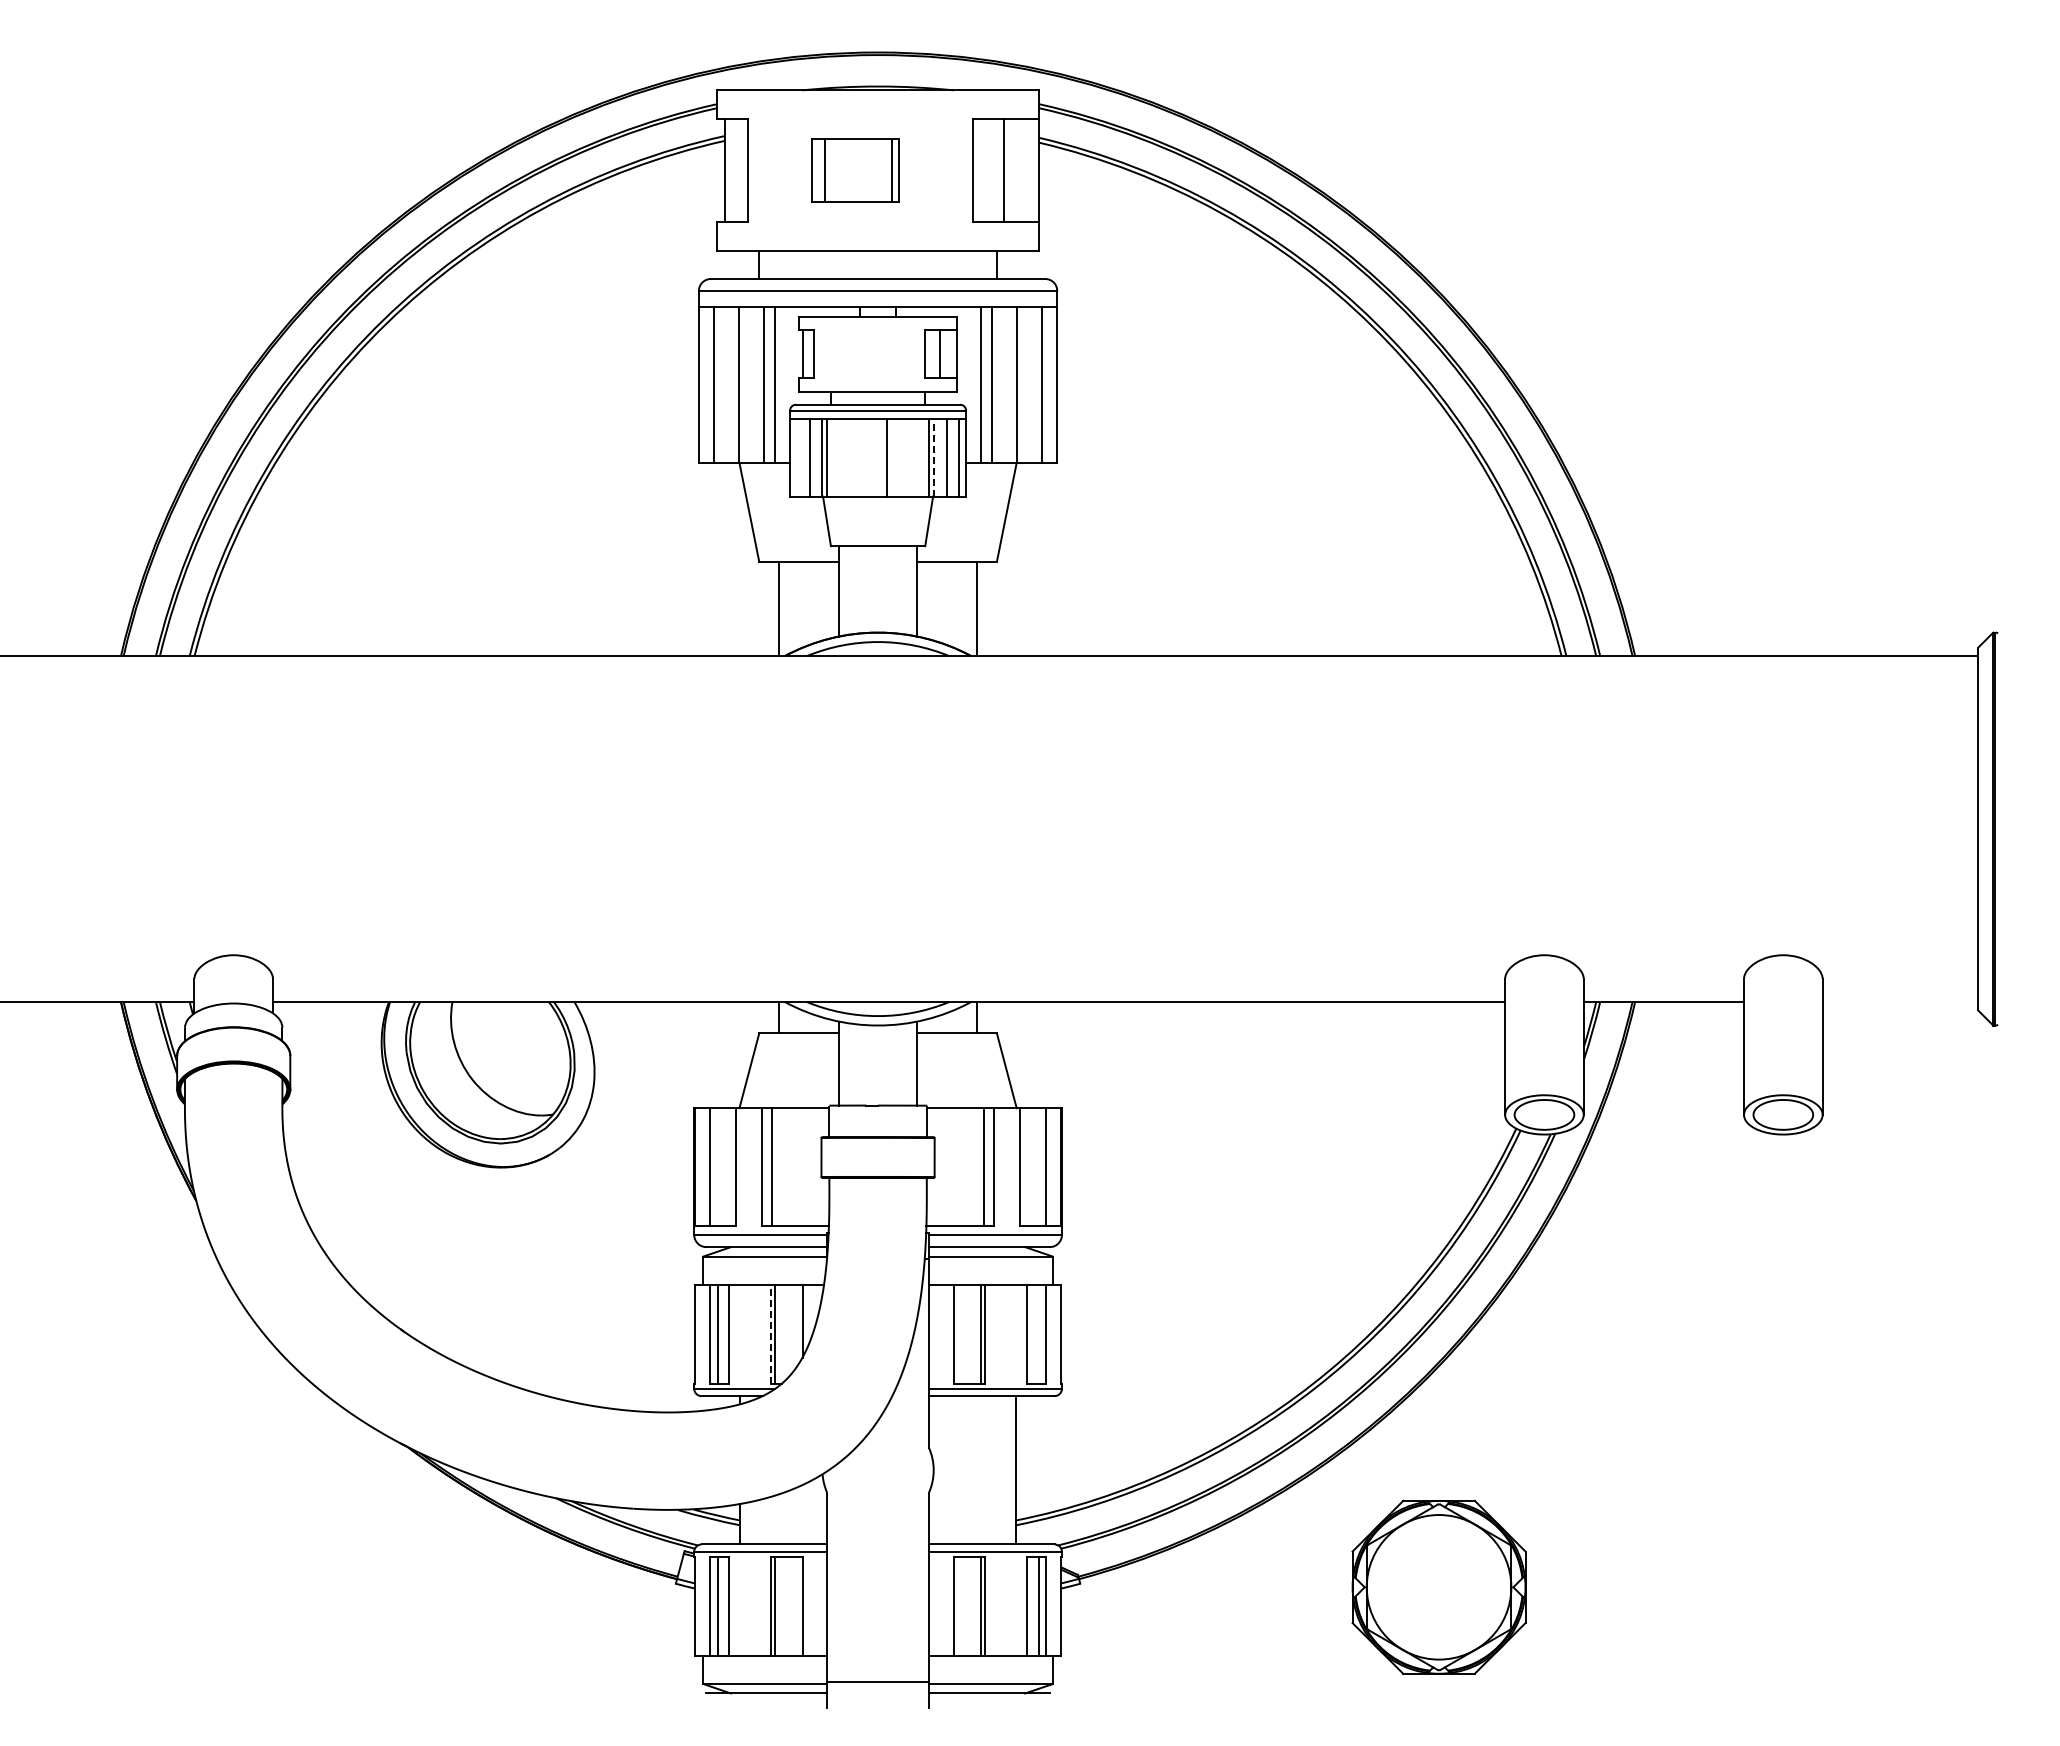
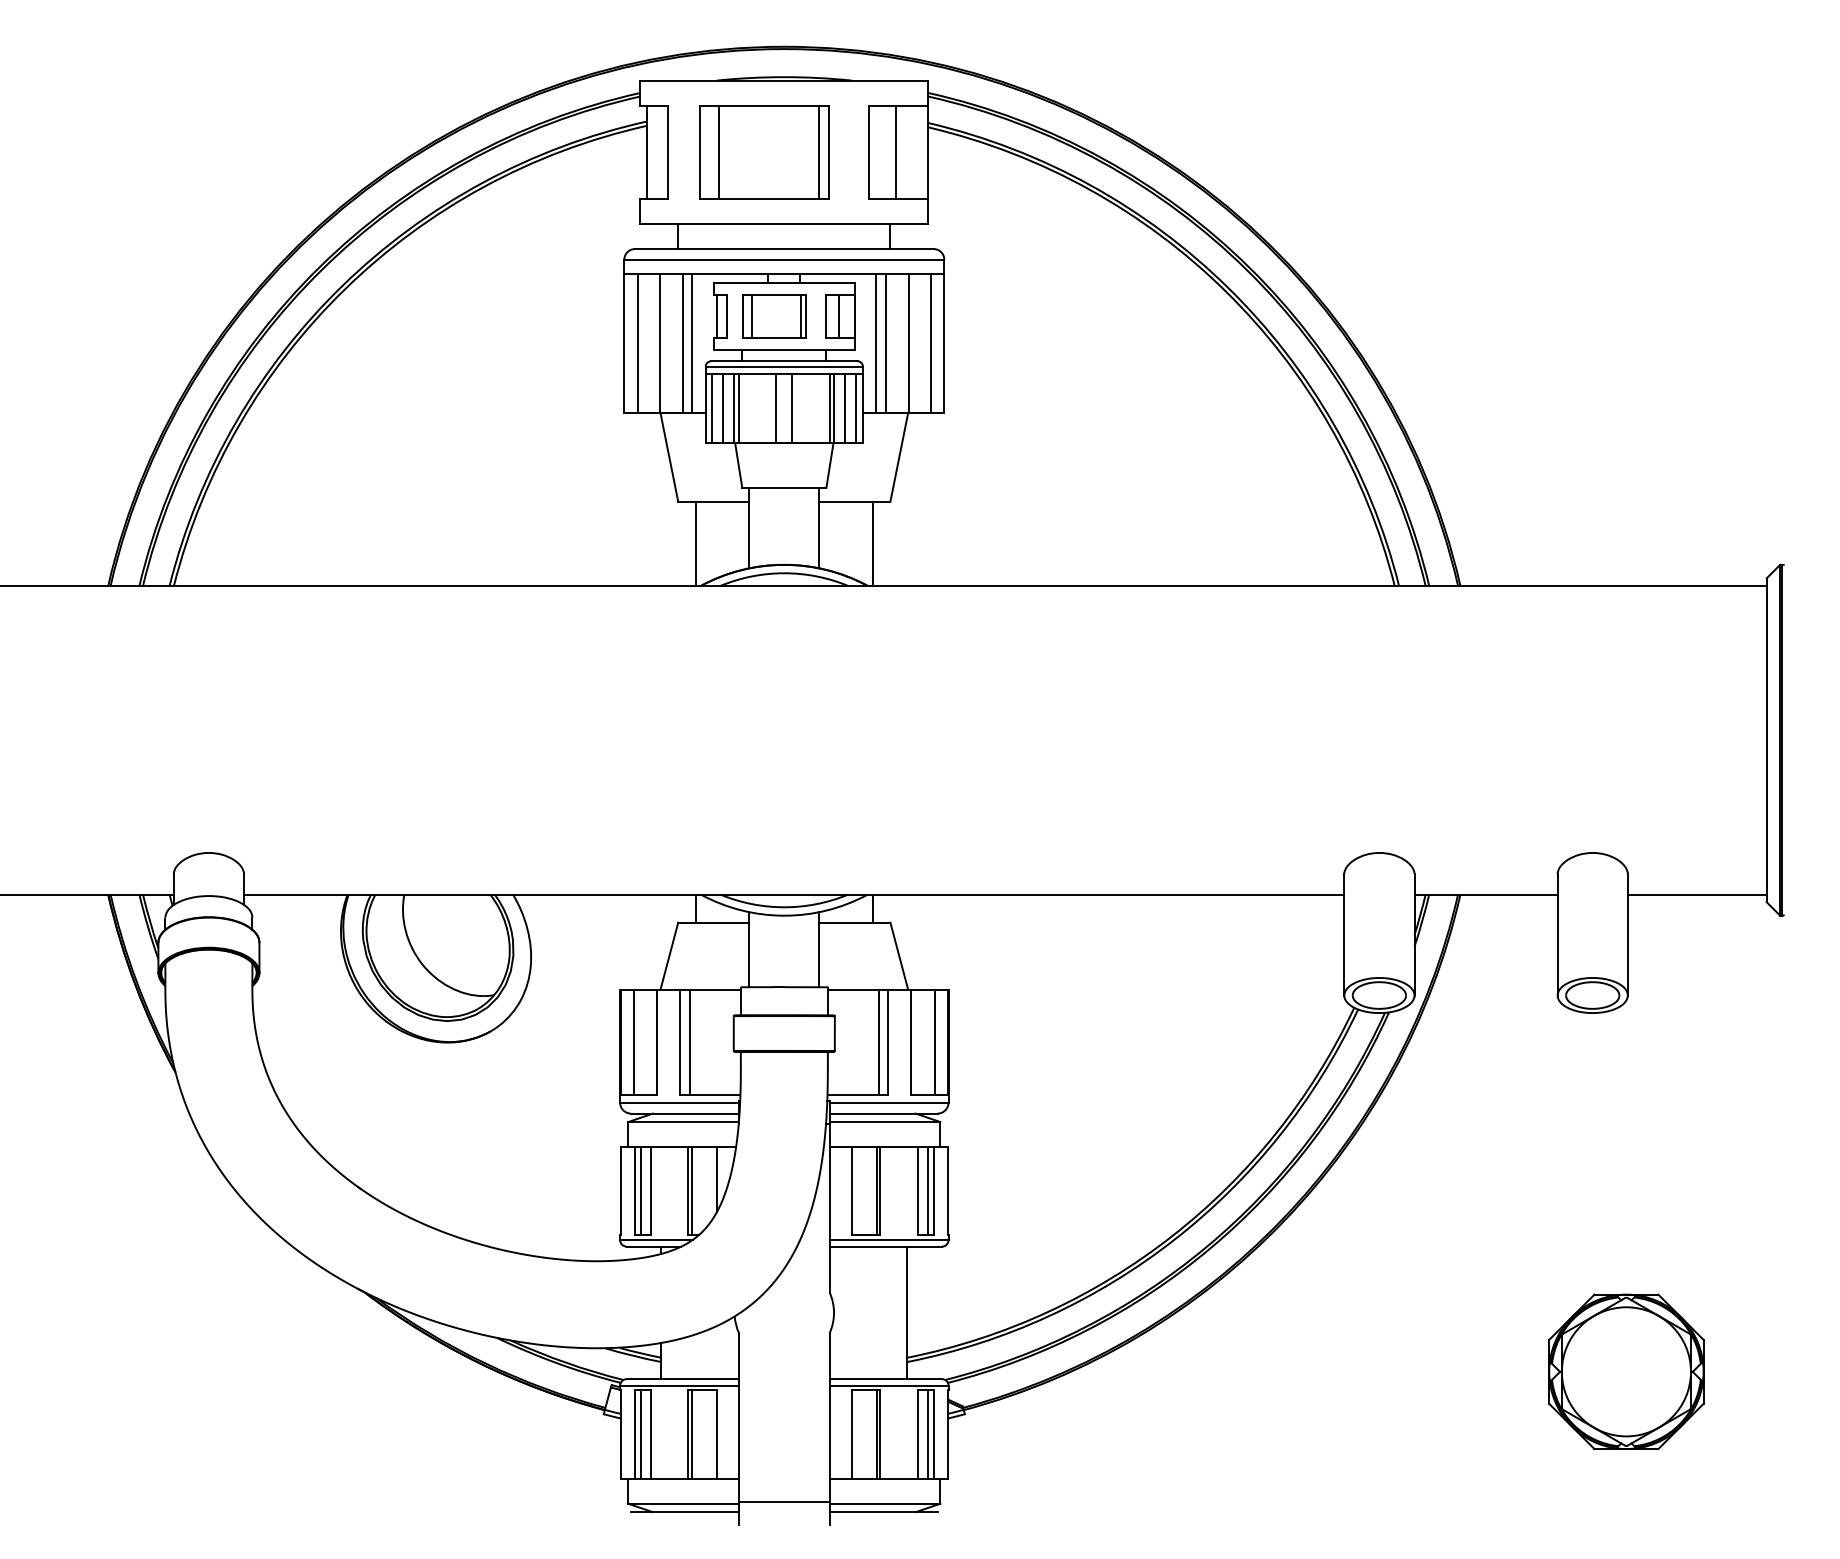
part: (855, 170) -> (764, 152), size x1.67
part: (867, 353) -> (774, 315), added
line: (797, 457) -> (712, 408), added
line: (869, 457) -> (776, 408), added
line: (934, 457) -> (834, 408), dashed -> solid
line: (1900, 1001) -> (1697, 894), added
line: (770, 1333) -> (688, 1190), dashed -> solid
line: (1038, 1333) -> (927, 1190), added
part: (1438, 1586) -> (1625, 1371), moved

